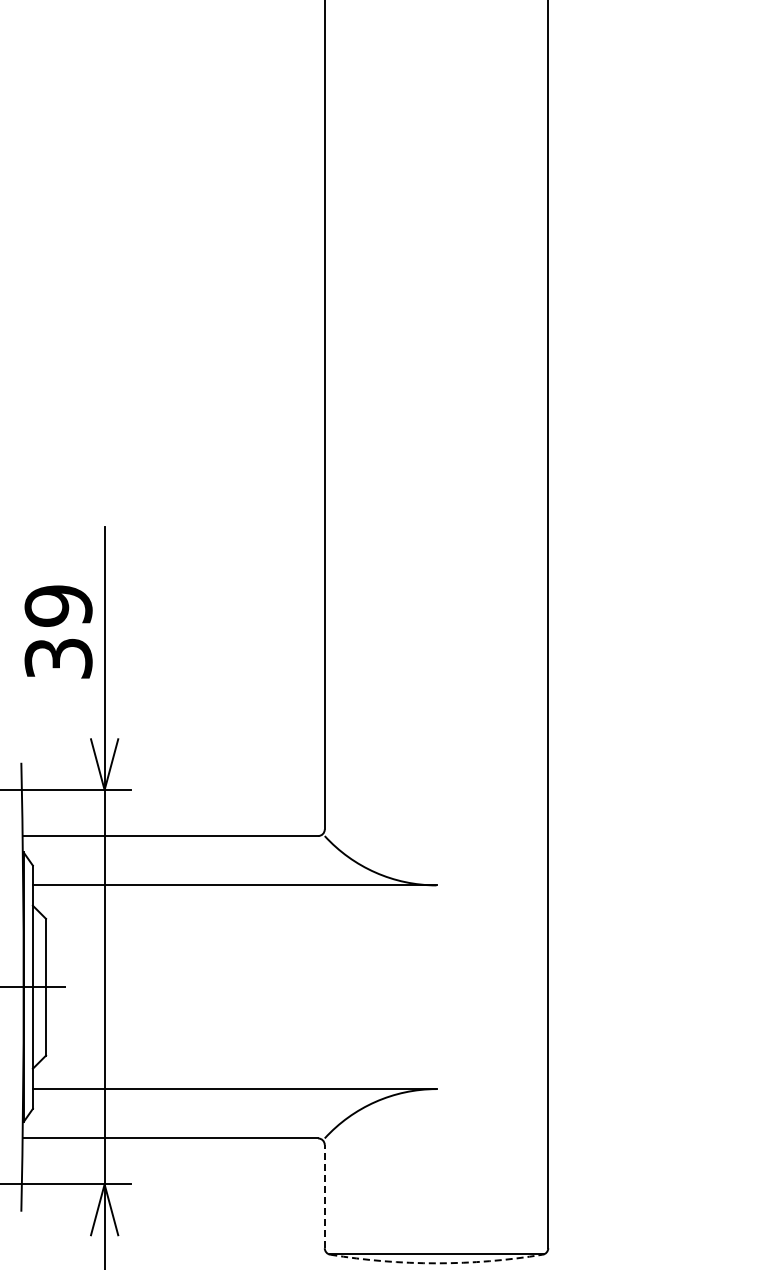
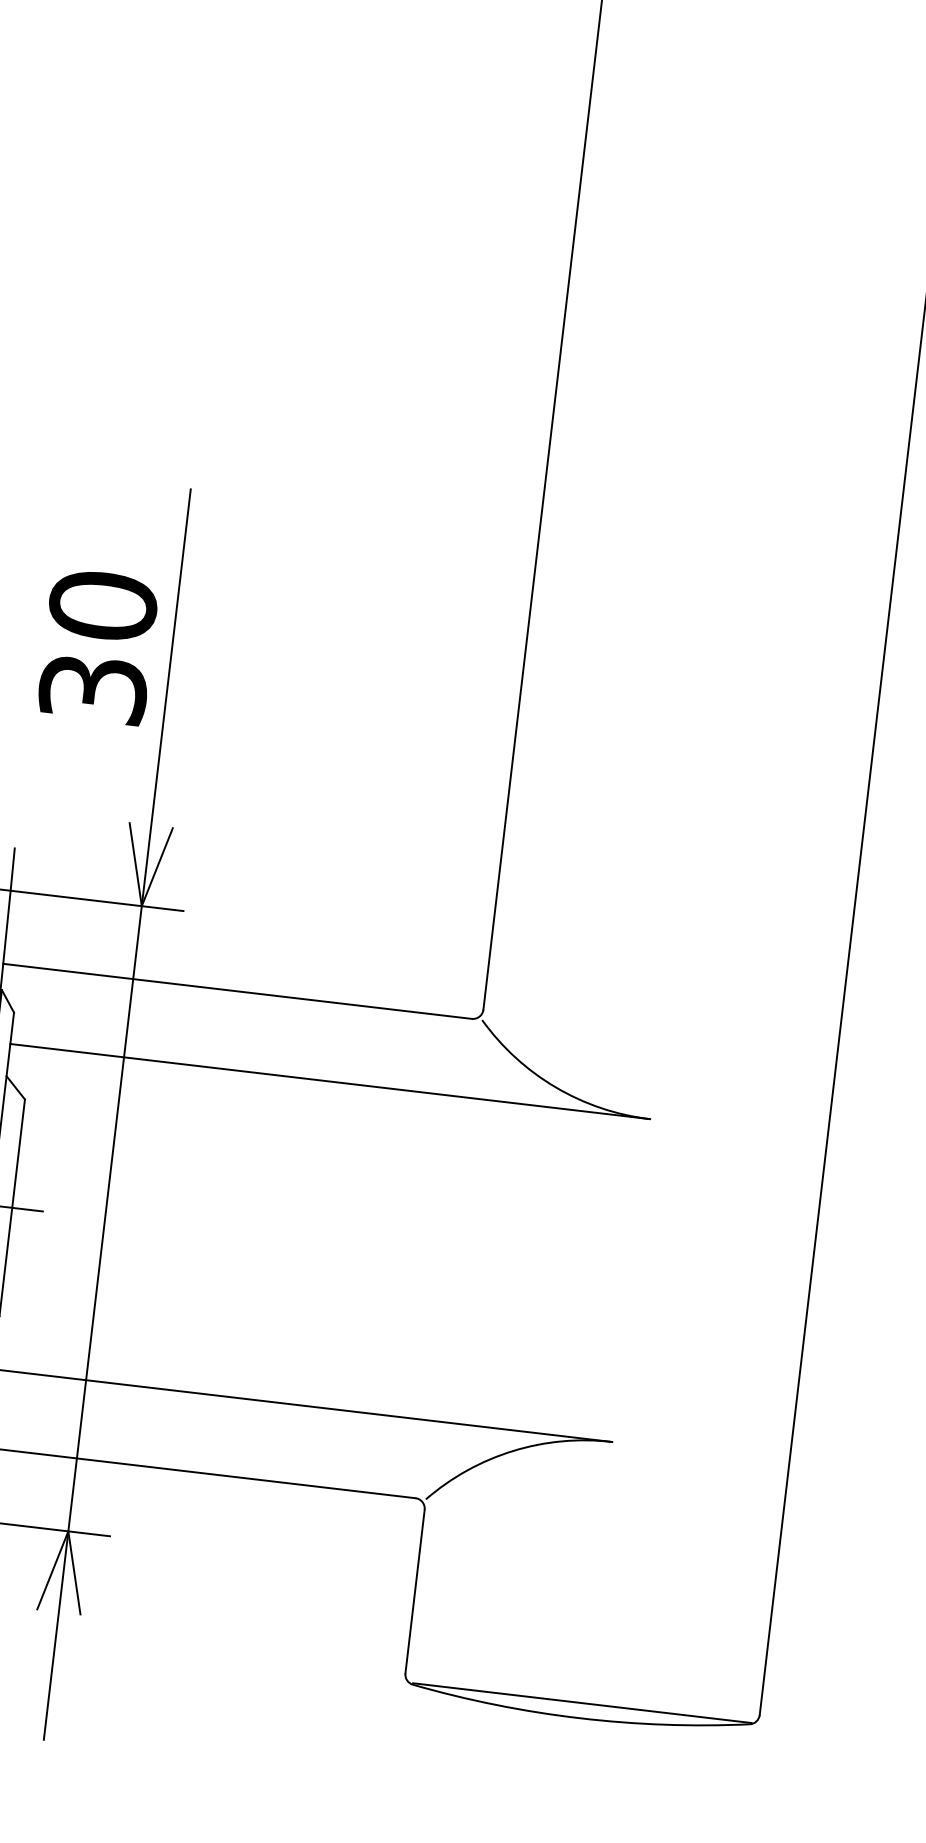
text: (58, 605) -> (103, 605), 39 -> 30
line: (324, 1196) -> (414, 1591), dashed -> solid
arc: (436, 1263) -> (579, 1718), dashed -> solid

